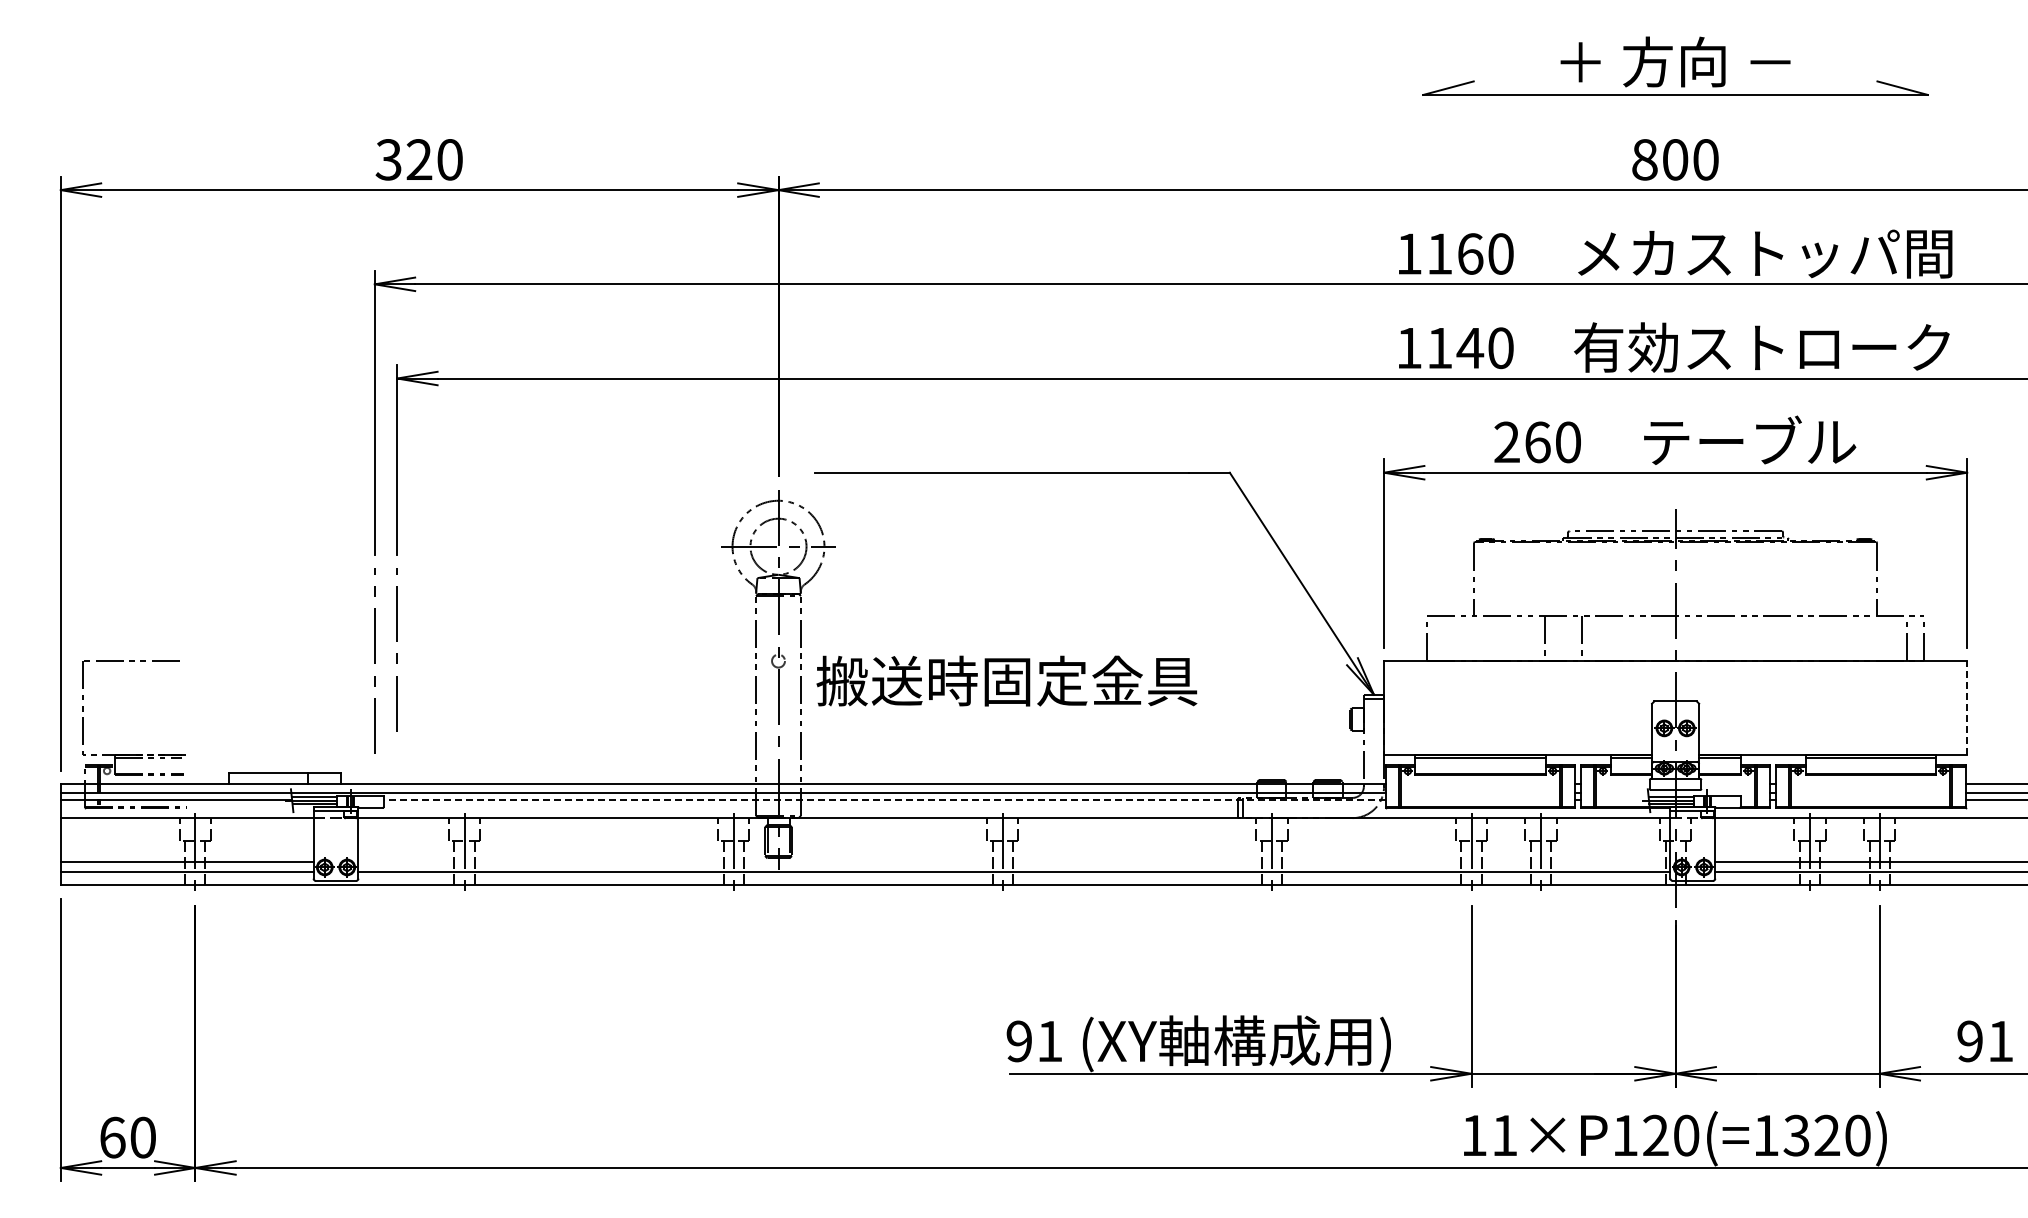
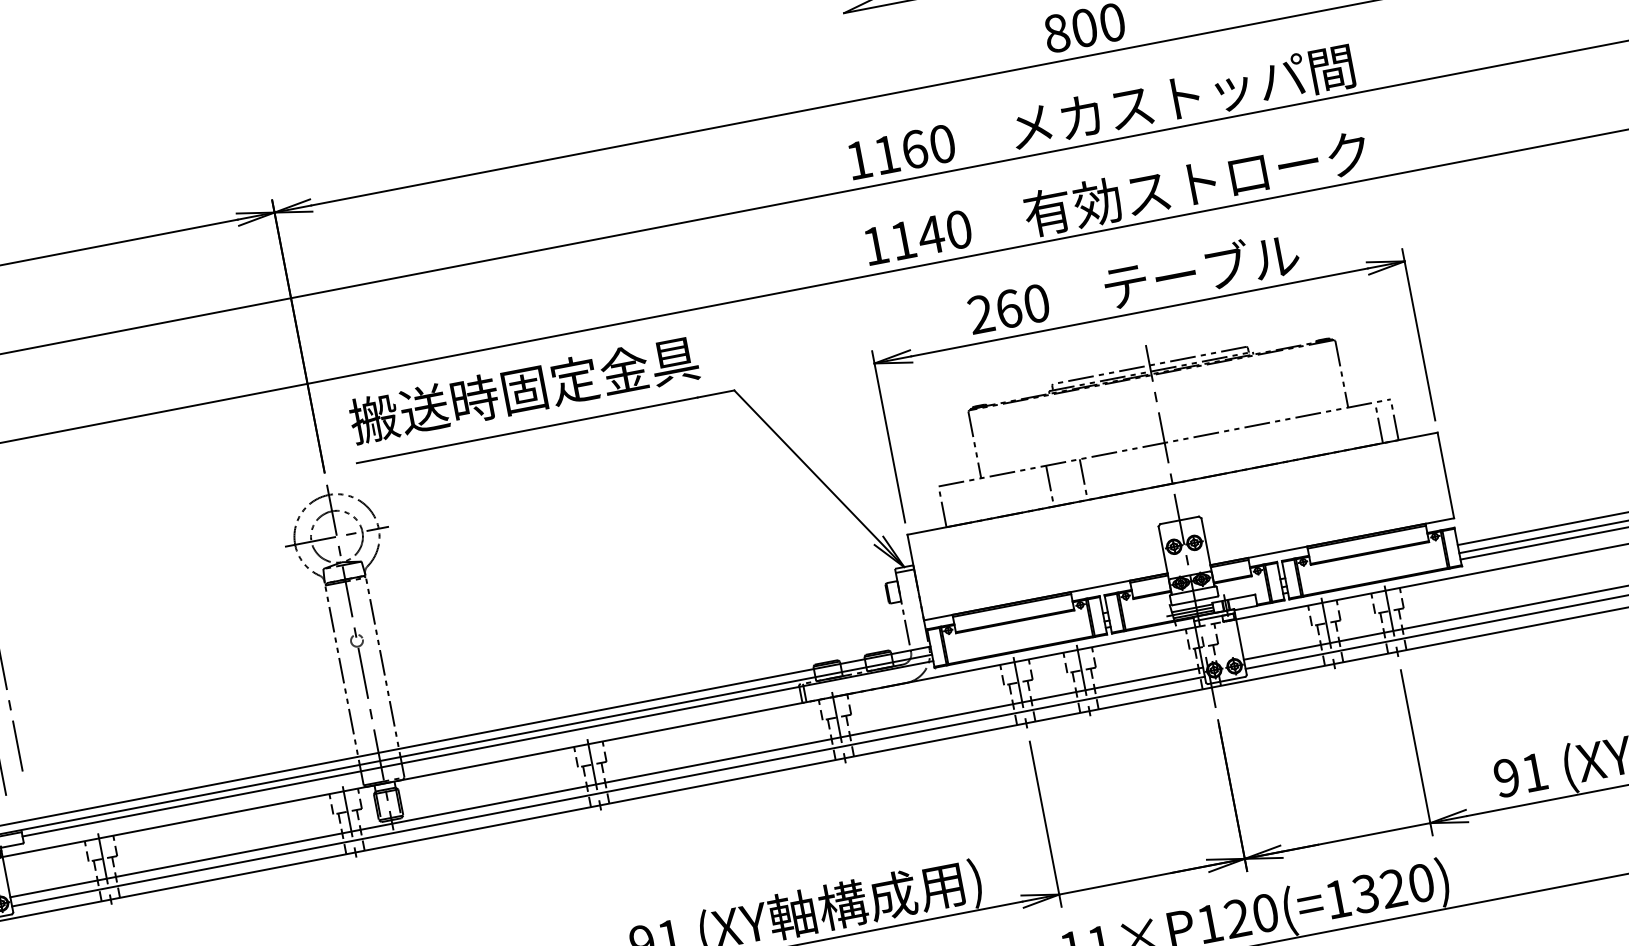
text: (1006, 680) -> (523, 389), moved
line: (1967, 707) -> (1446, 474), dashed -> solid
line: (884, 800) -> (477, 748), dashed -> solid
line: (1014, 862) -> (606, 782), added

